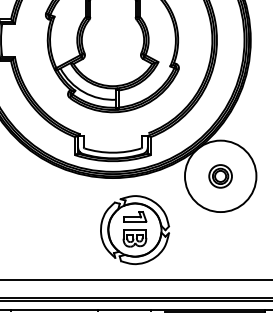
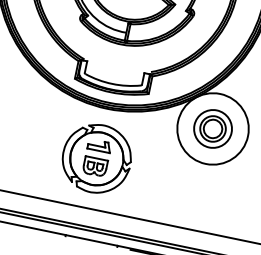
part: (220, 176) -> (212, 129), size x1.67
part: (134, 230) -> (96, 159), moved

